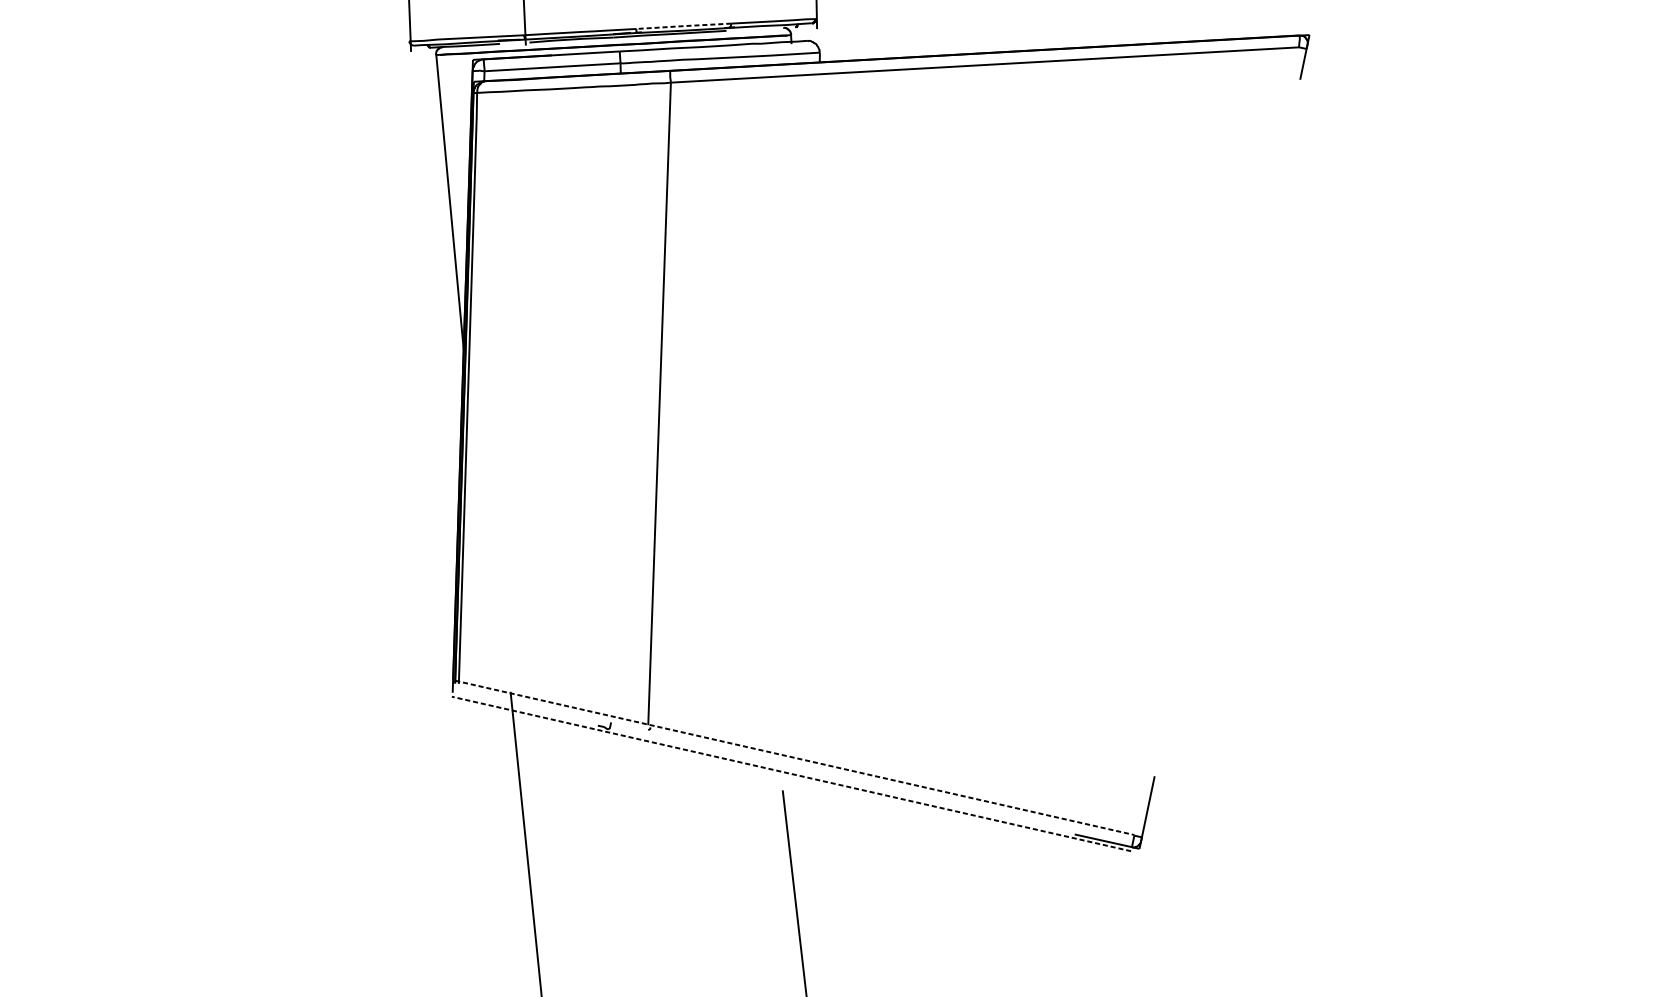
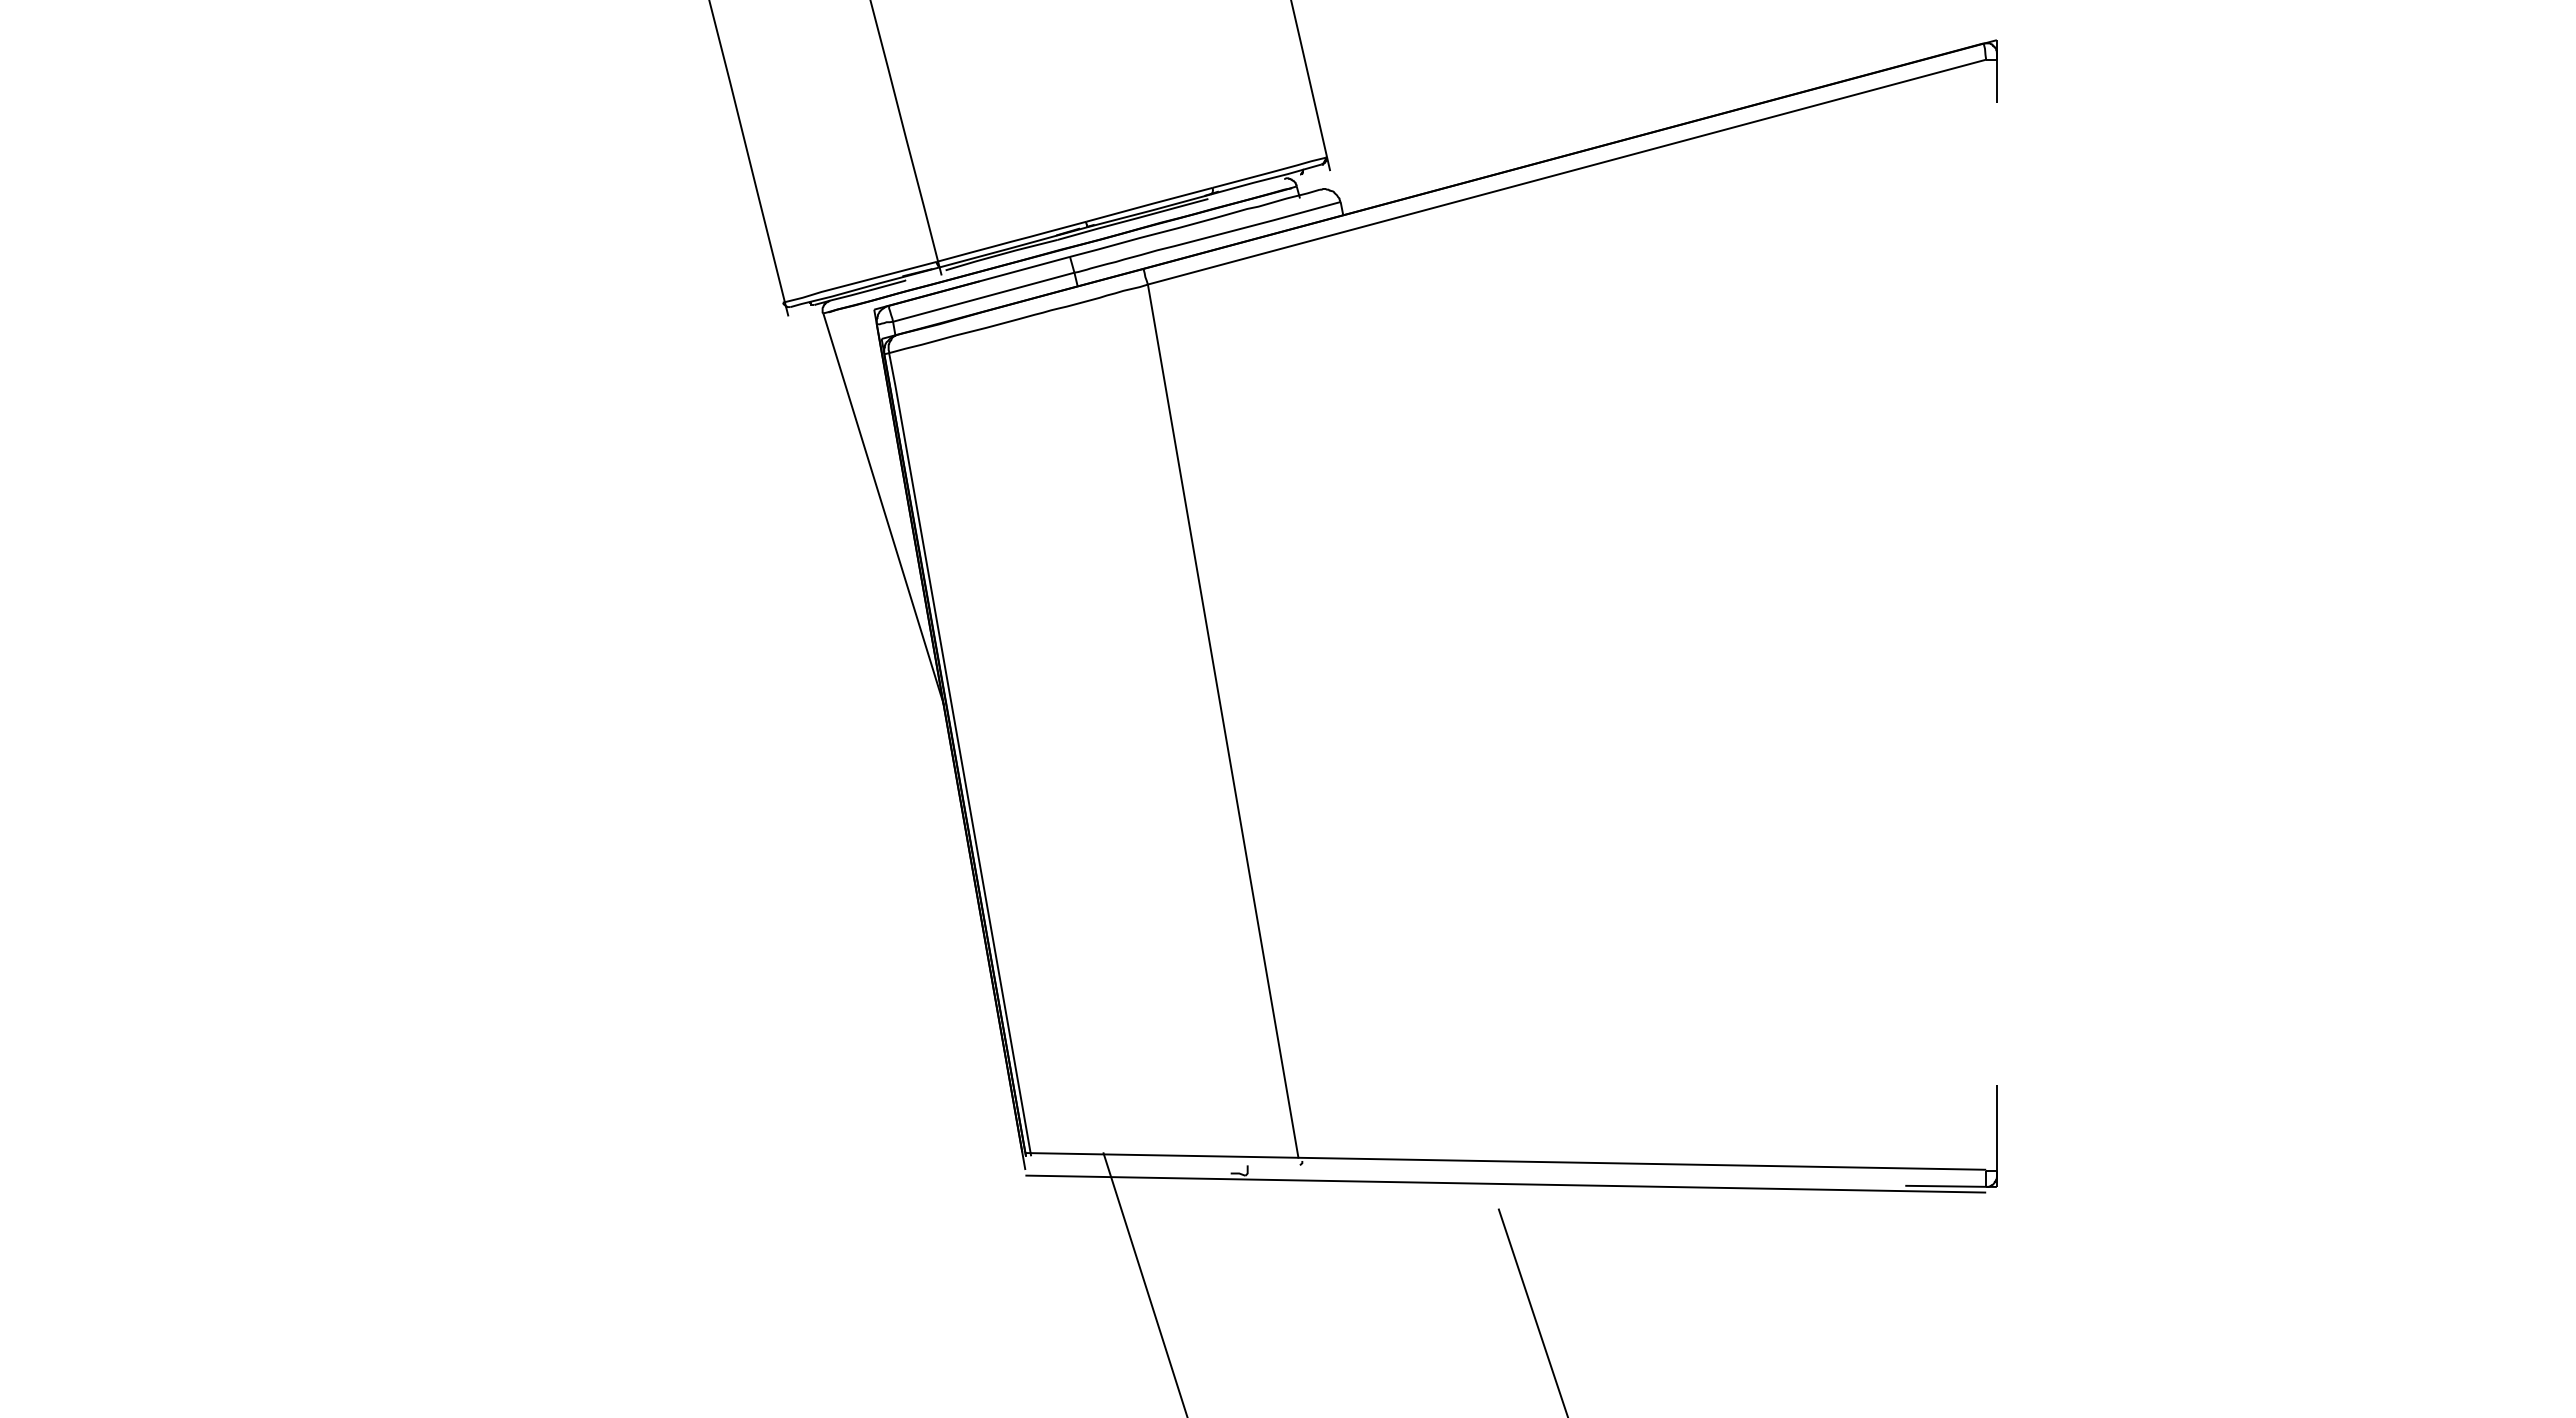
line: (683, 26) -> (1149, 204), dashed -> solid
line: (795, 758) -> (1506, 1161), dashed -> solid
line: (791, 774) -> (1505, 1184), dashed -> solid

